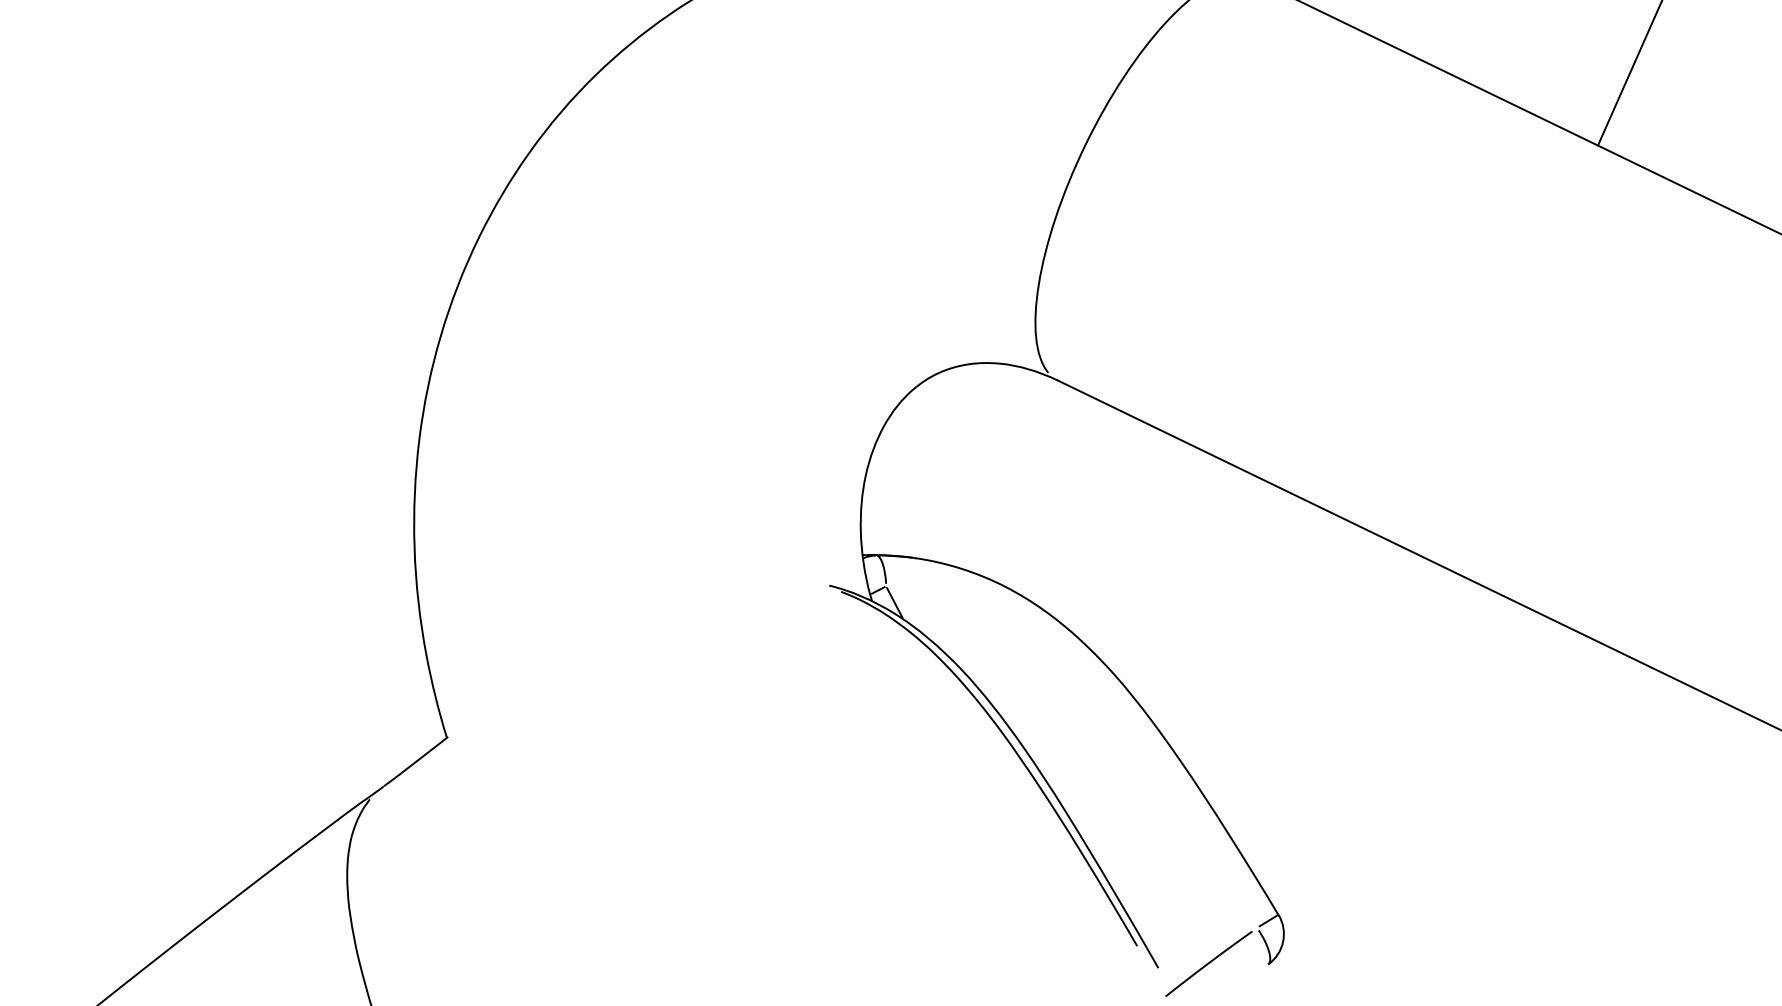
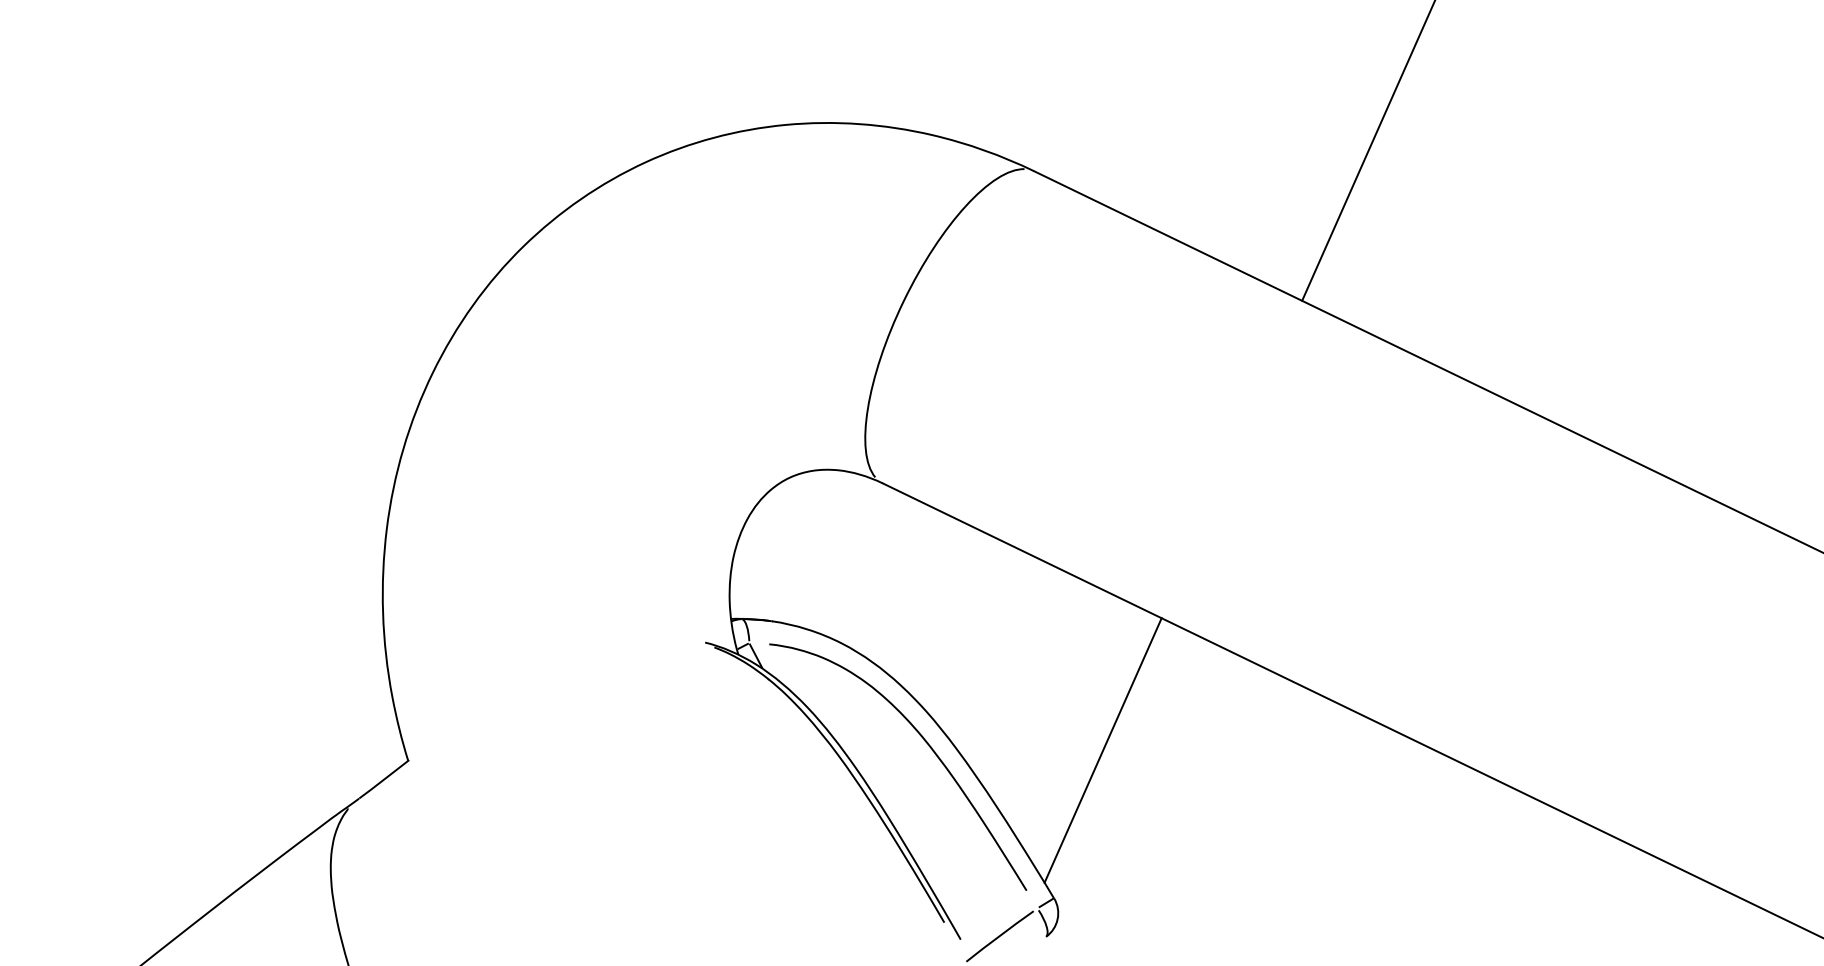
curve: (1116, 719) -> (928, 746), added
line: (1340, 724) -> (1102, 750), added

